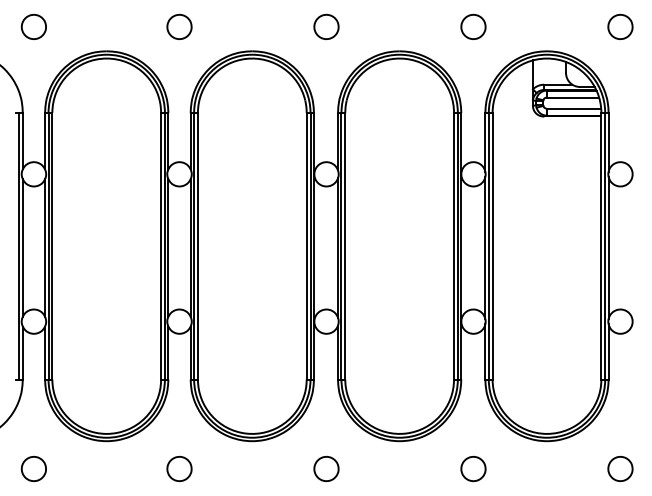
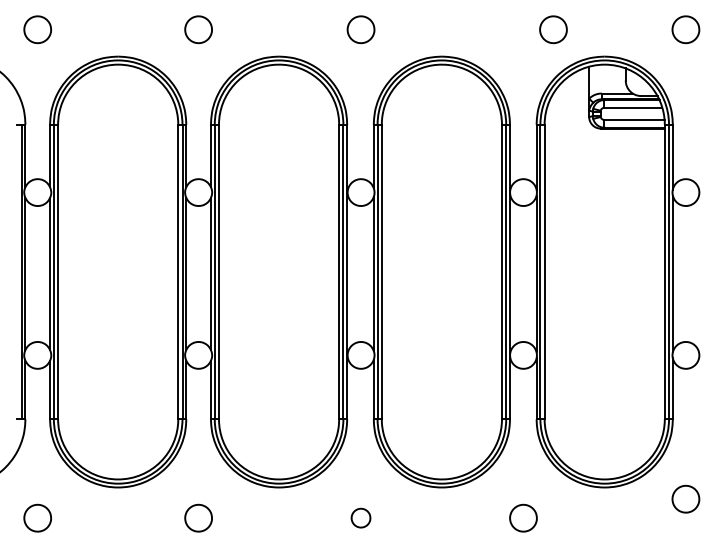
part: (473, 26) -> (553, 29), moved
part: (326, 468) -> (360, 517), size x0.7
part: (620, 468) -> (685, 498), moved

